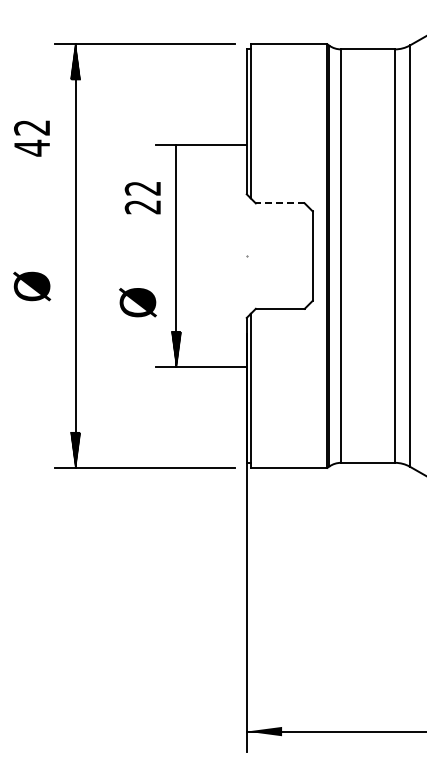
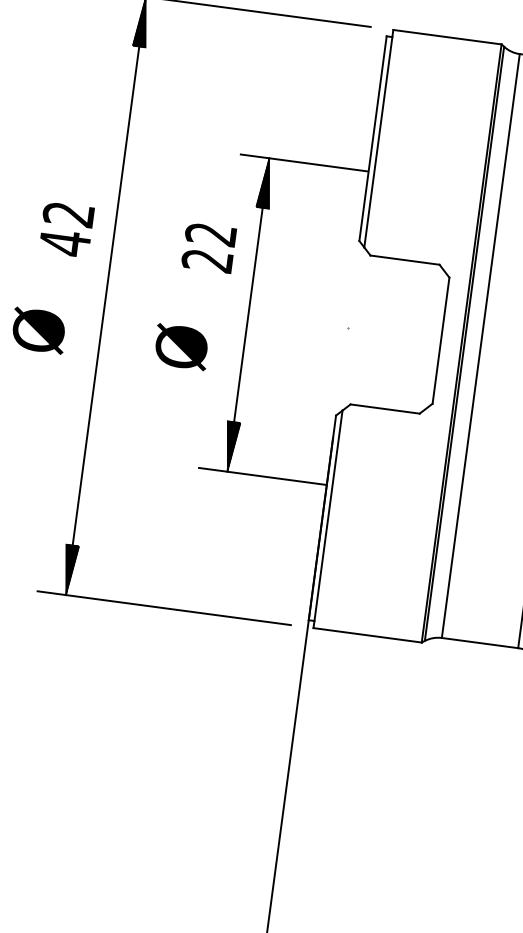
text: (31, 138) -> (65, 229), moved
hatch: (176, 162) -> (266, 182), added
text: (142, 198) -> (208, 248), moved
line: (279, 203) -> (403, 260), dashed -> solid
text: (137, 302) -> (180, 346), moved

